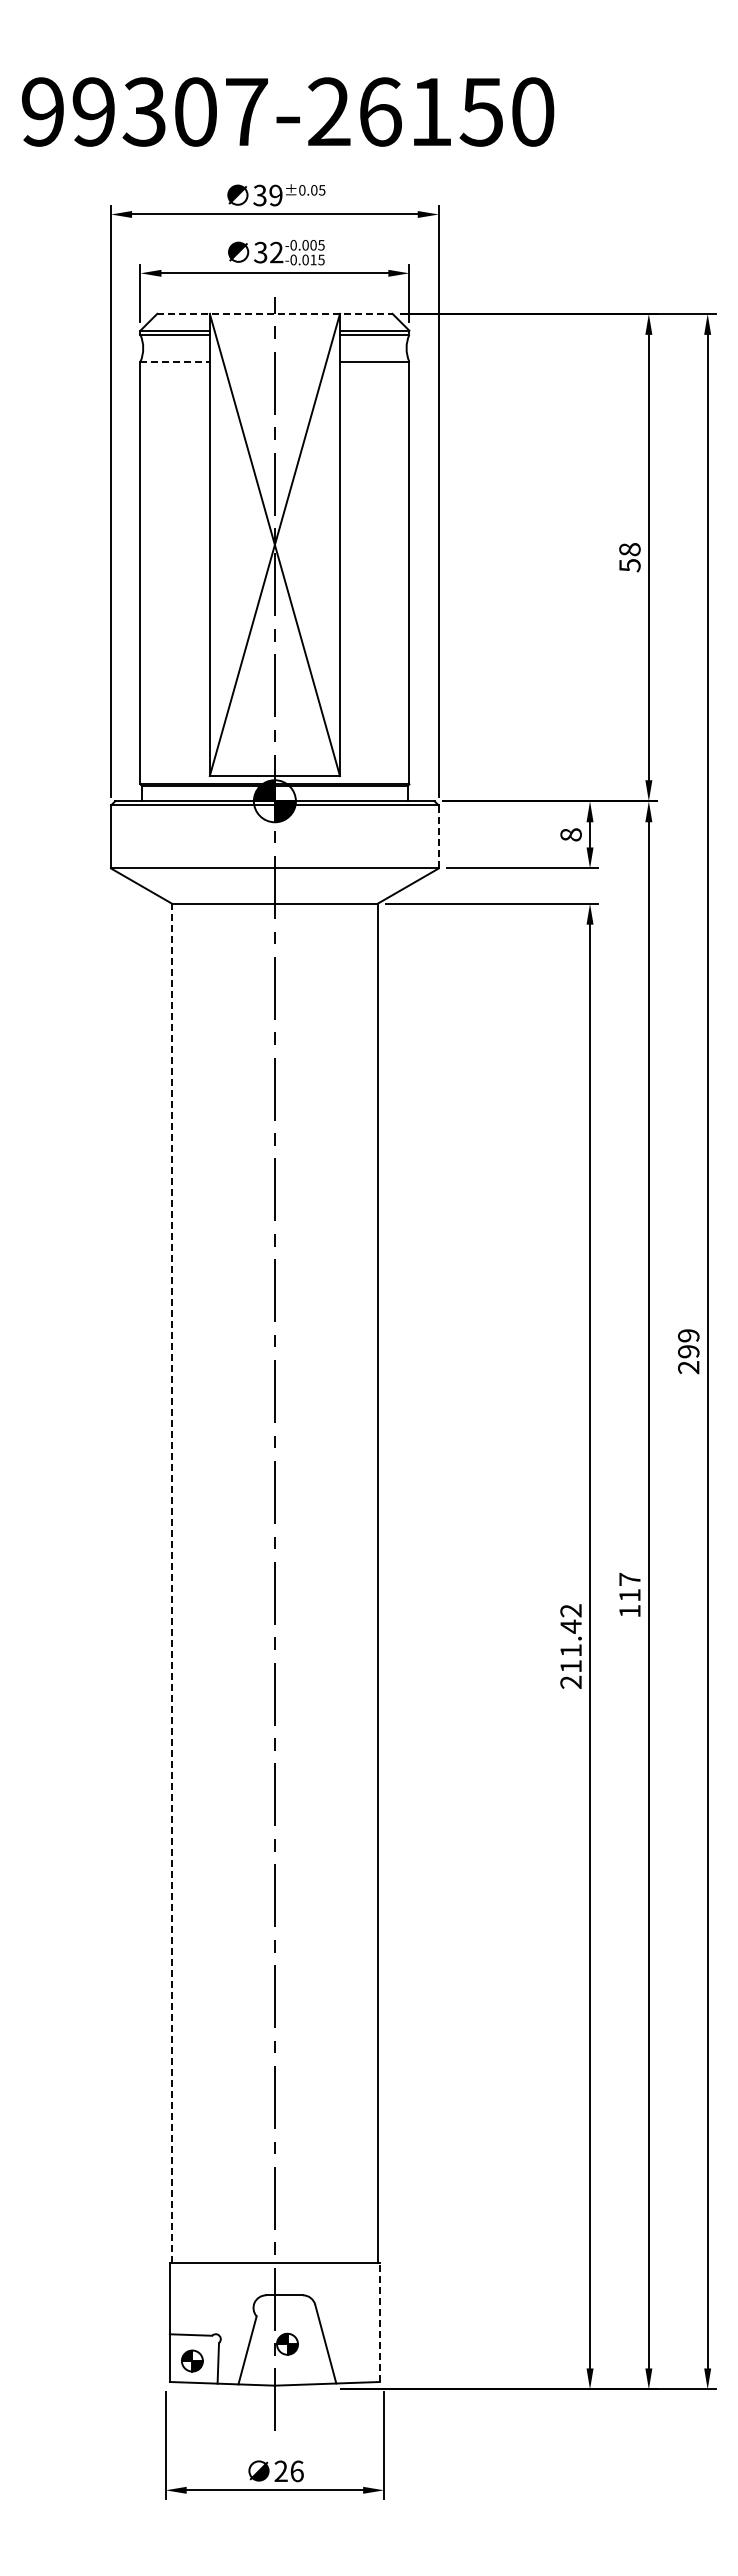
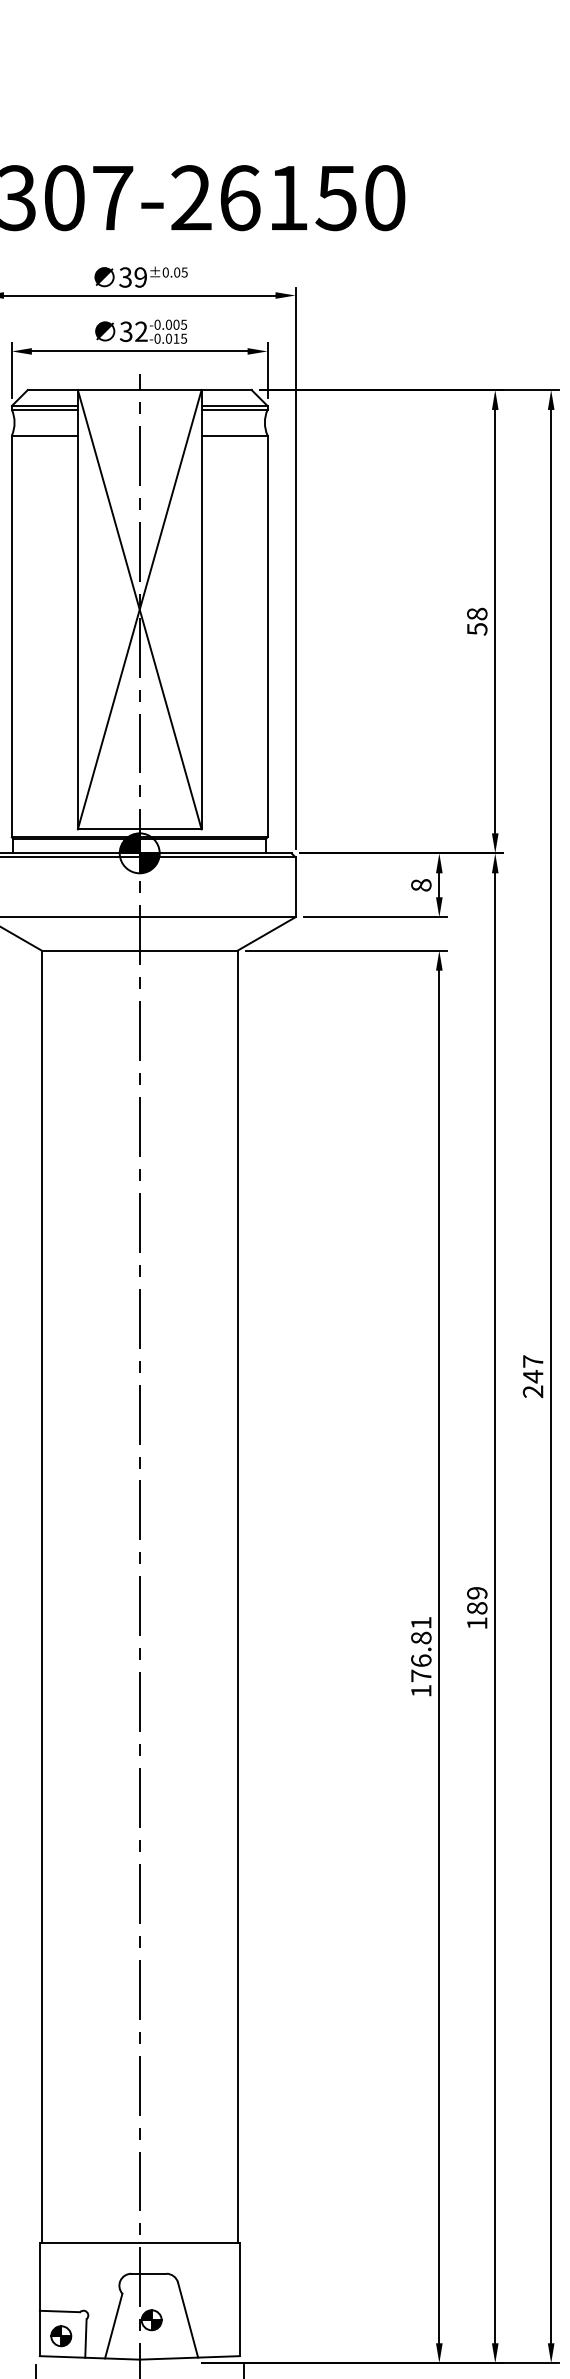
line: (274, 313) -> (139, 389), dashed -> solid
line: (175, 361) -> (45, 435), dashed -> solid
line: (438, 836) -> (295, 886), dashed -> solid
text: (688, 1343) -> (532, 1368), 299 -> 247
line: (171, 1583) -> (41, 1597), dashed -> solid
text: (629, 1586) -> (476, 1599), 117 -> 189
text: (570, 1646) -> (420, 1656), 211.42 -> 176.81
line: (379, 2322) -> (239, 2299), dashed -> solid

